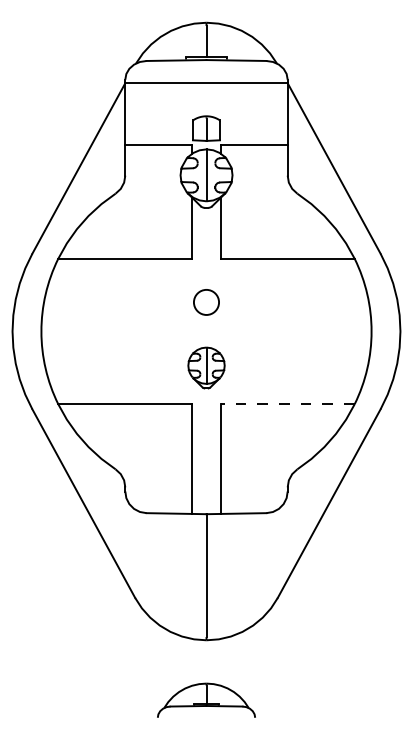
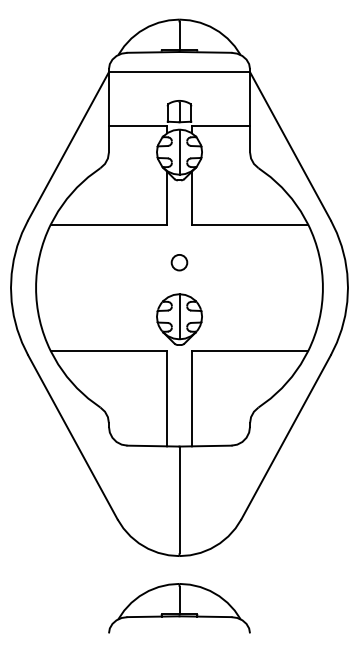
circle: (206, 302) -> (179, 262), size x0.71
part: (206, 367) -> (179, 319), size x1.43
line: (287, 404) -> (249, 351), dashed -> solid
part: (206, 700) -> (179, 608), size x1.67

